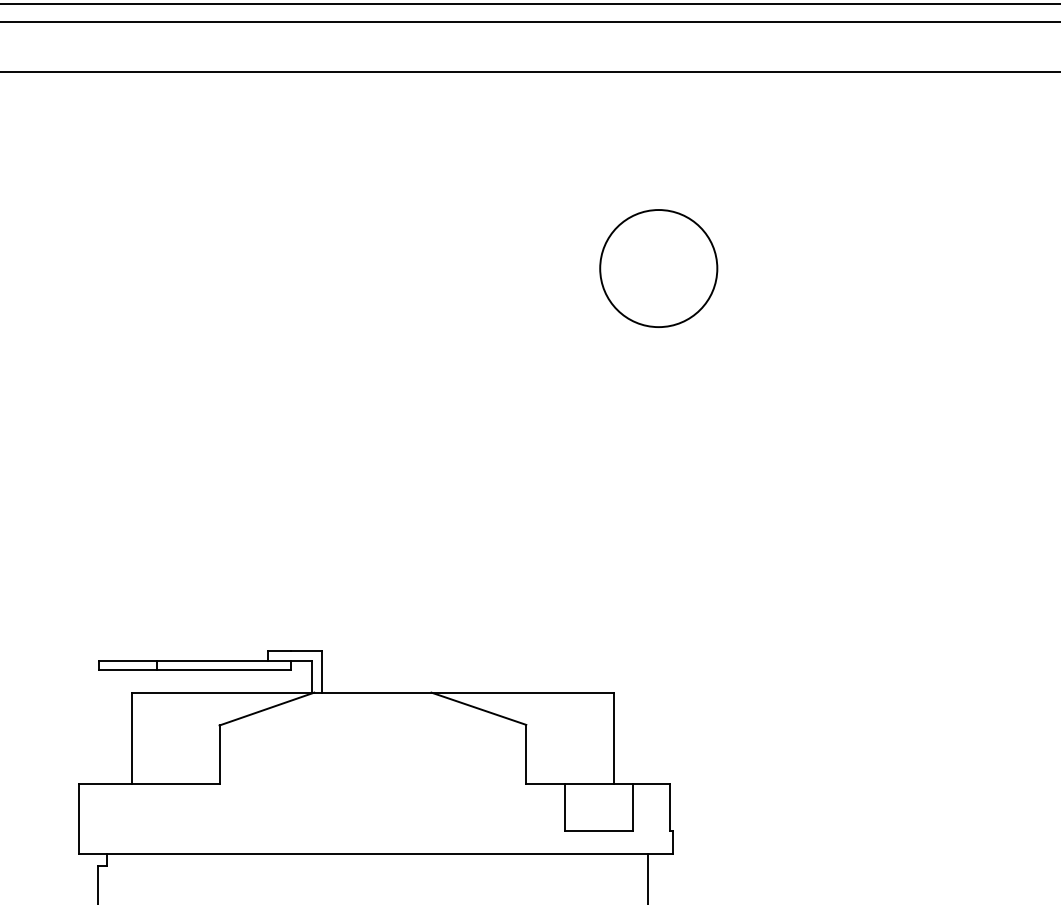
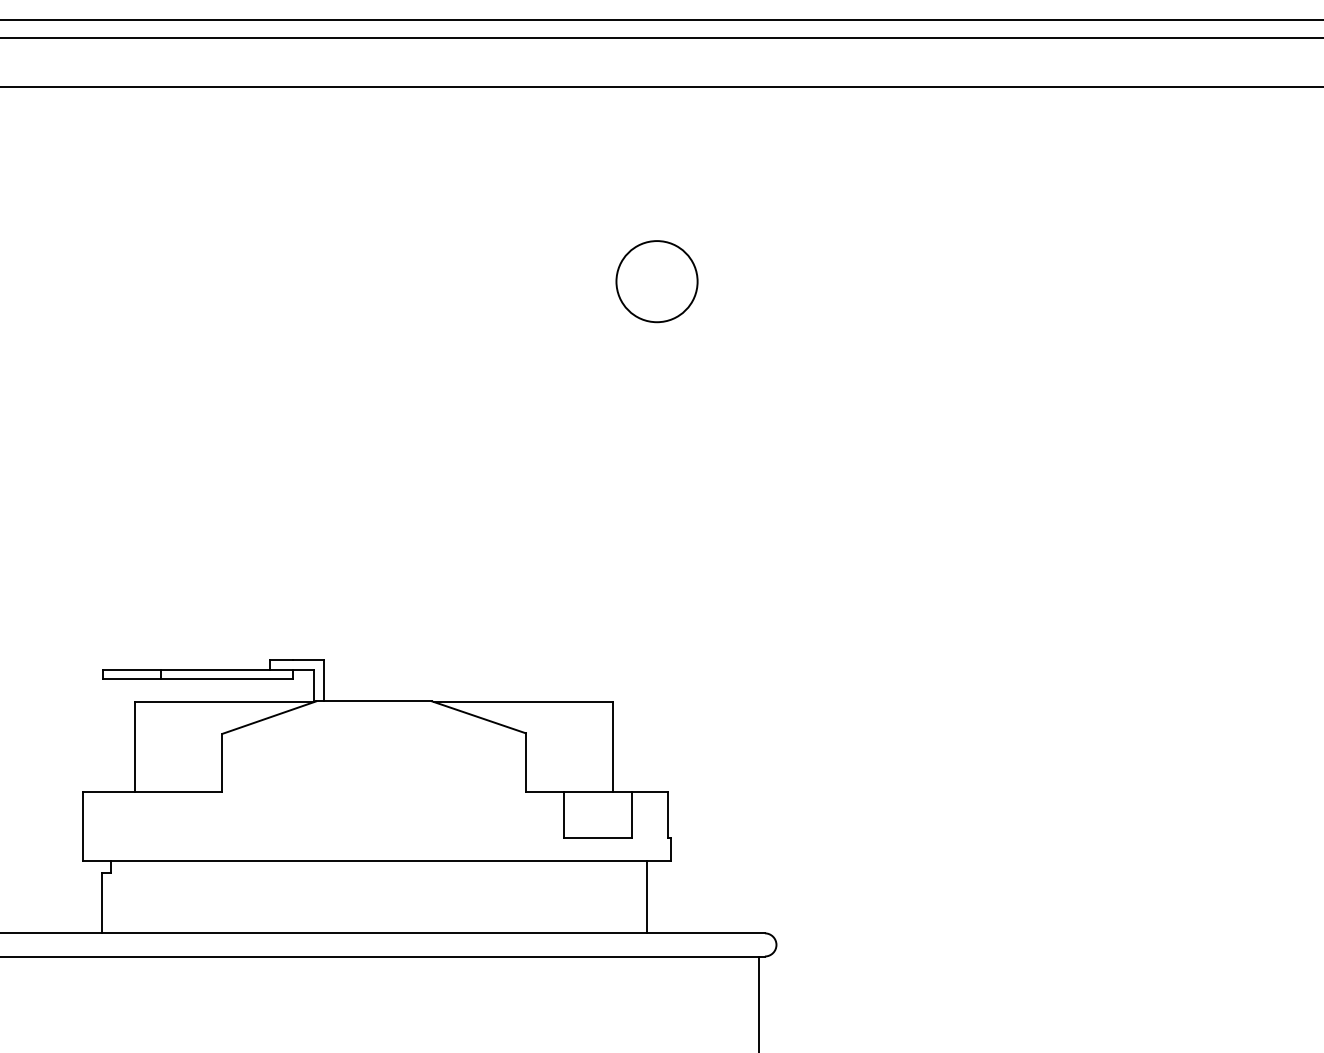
circle: (658, 268) -> (656, 281), size x0.7

